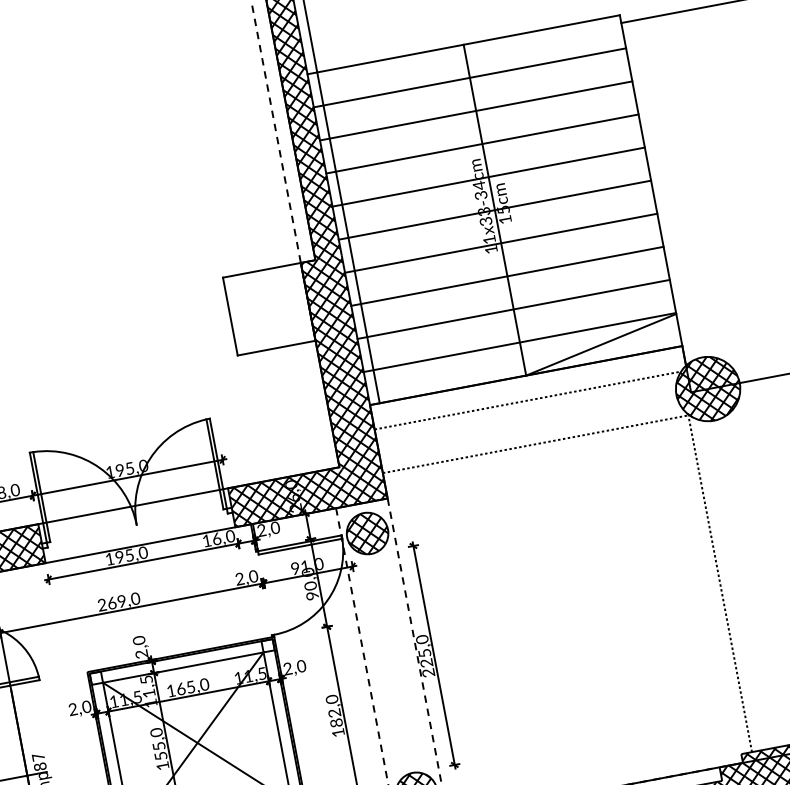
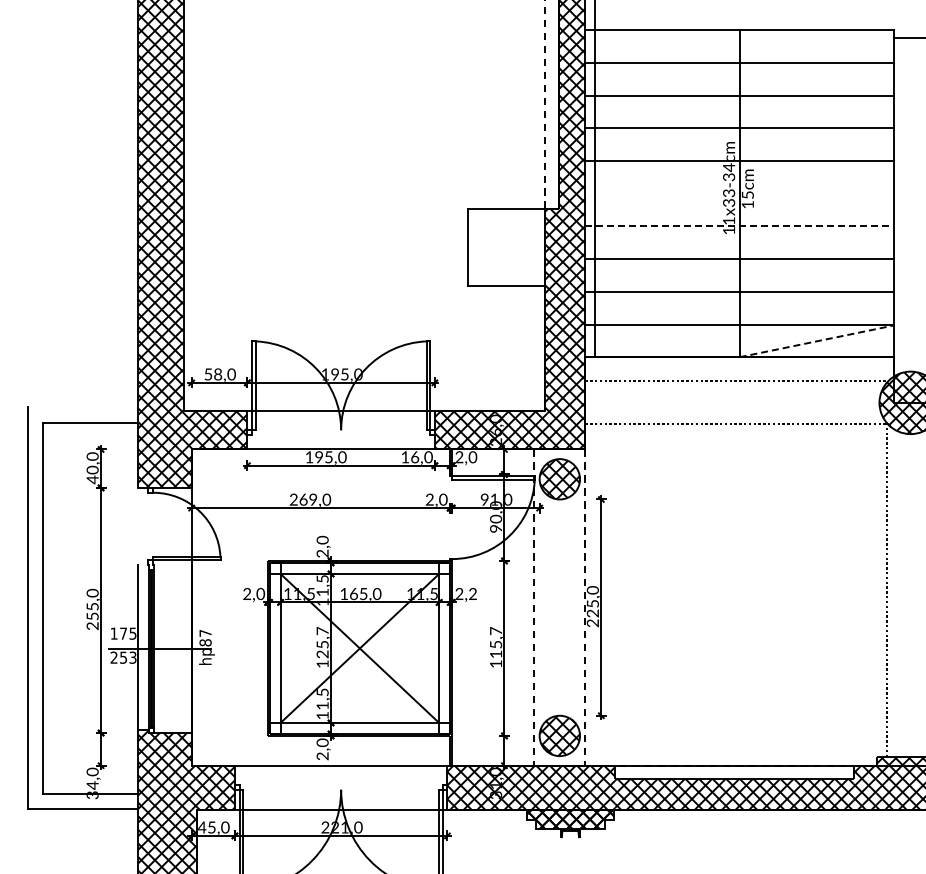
line: (494, 209) -> (739, 193), removed
line: (502, 243) -> (740, 226), solid -> dashed
line: (601, 344) -> (816, 341), solid -> dashed
text: (301, 665) -> (472, 593), 2,0 -> 2,2
text: (334, 710) -> (496, 642), 182,0 -> 115,7
text: (158, 744) -> (322, 642), 155,0 -> 125,7

